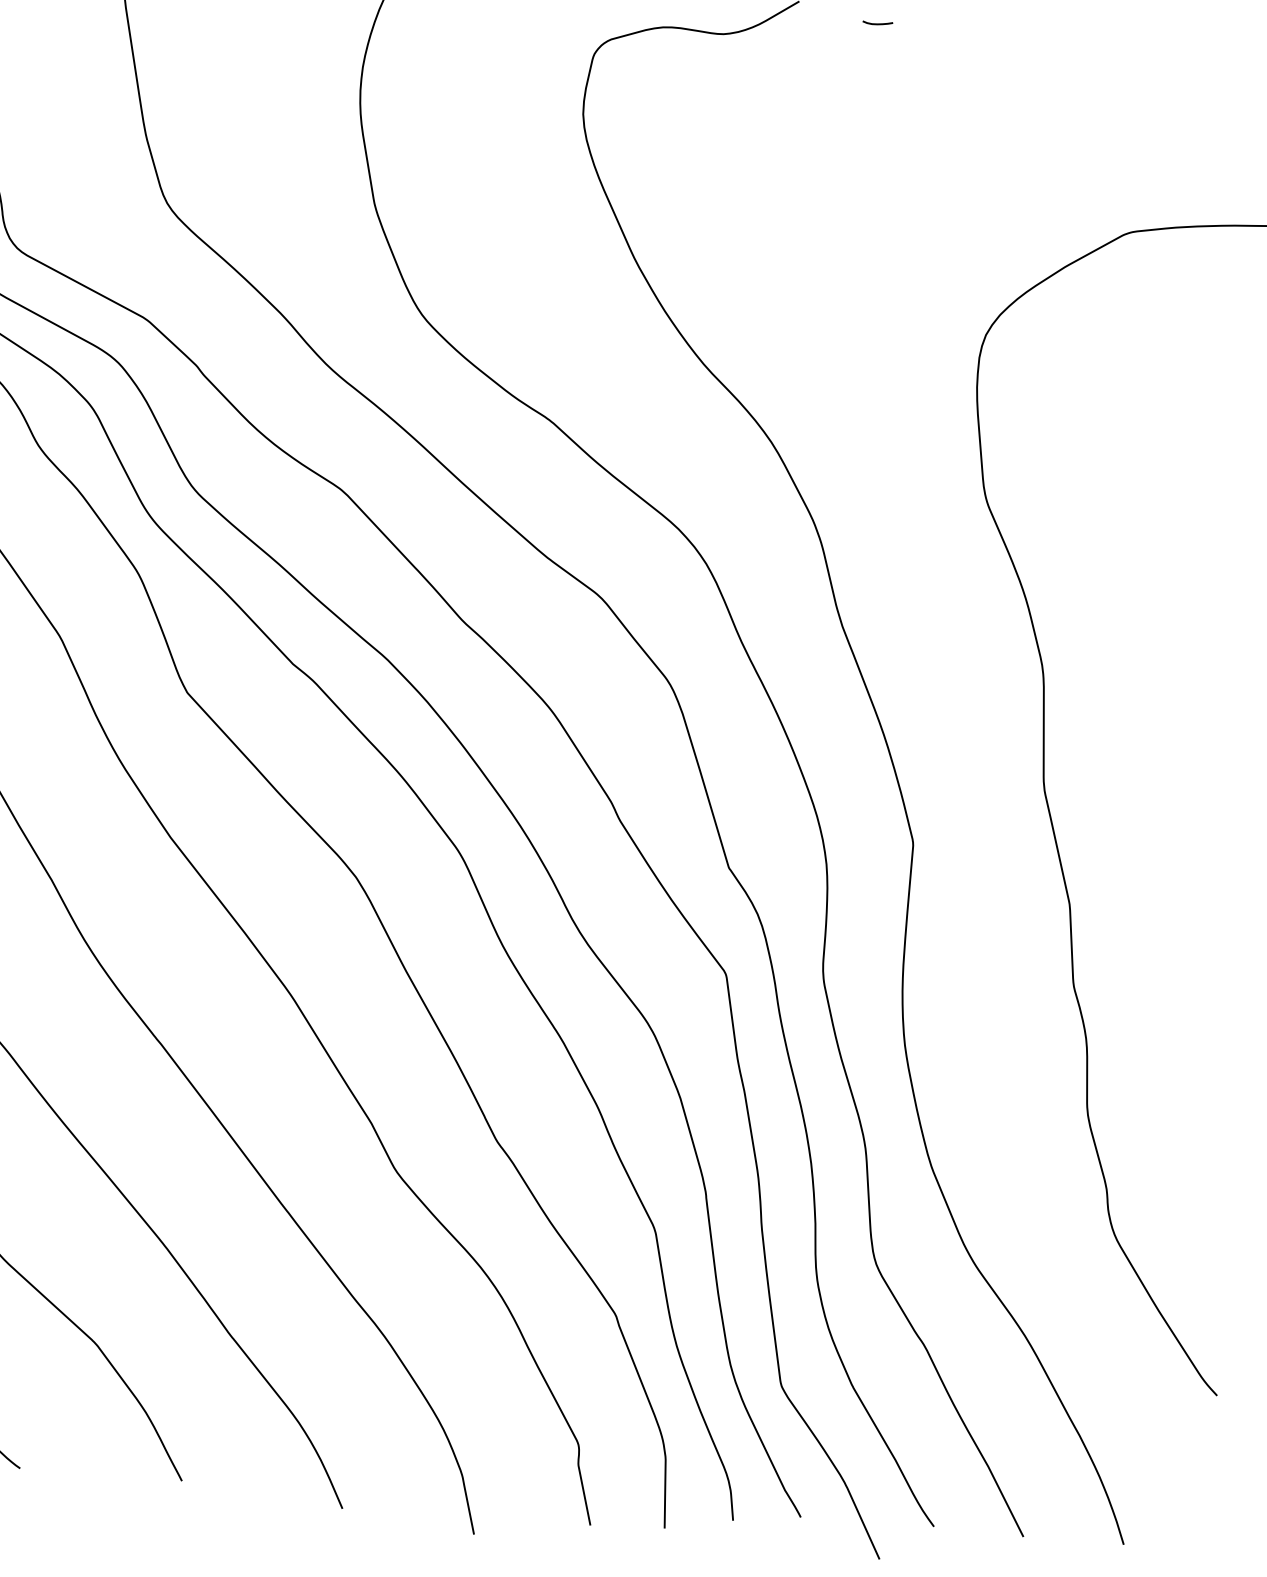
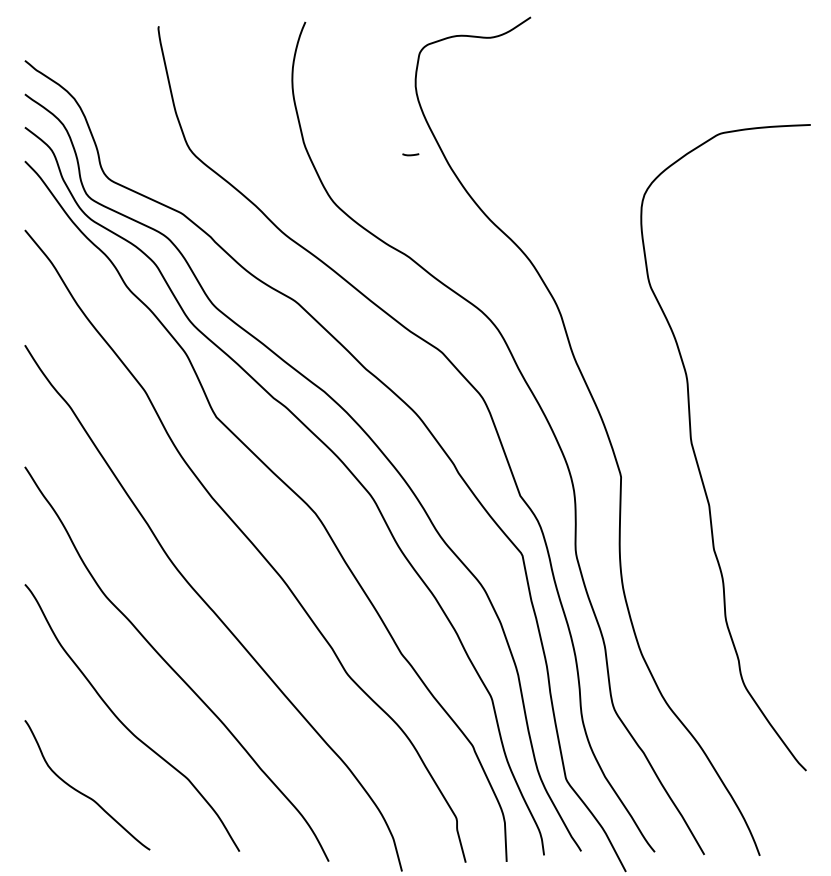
line: (877, 22) -> (410, 154), moved

